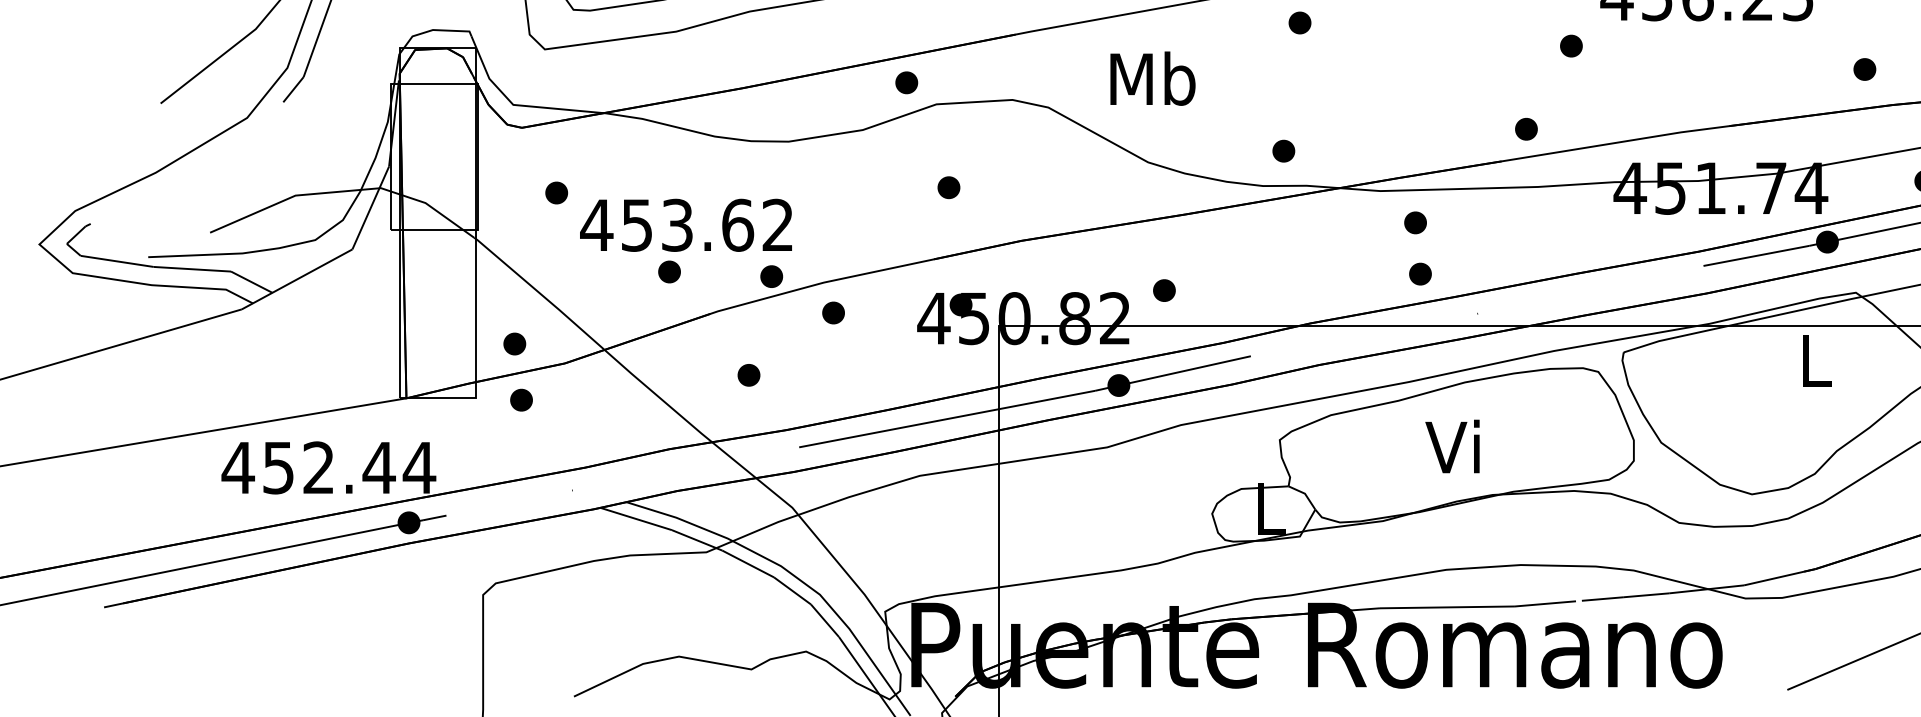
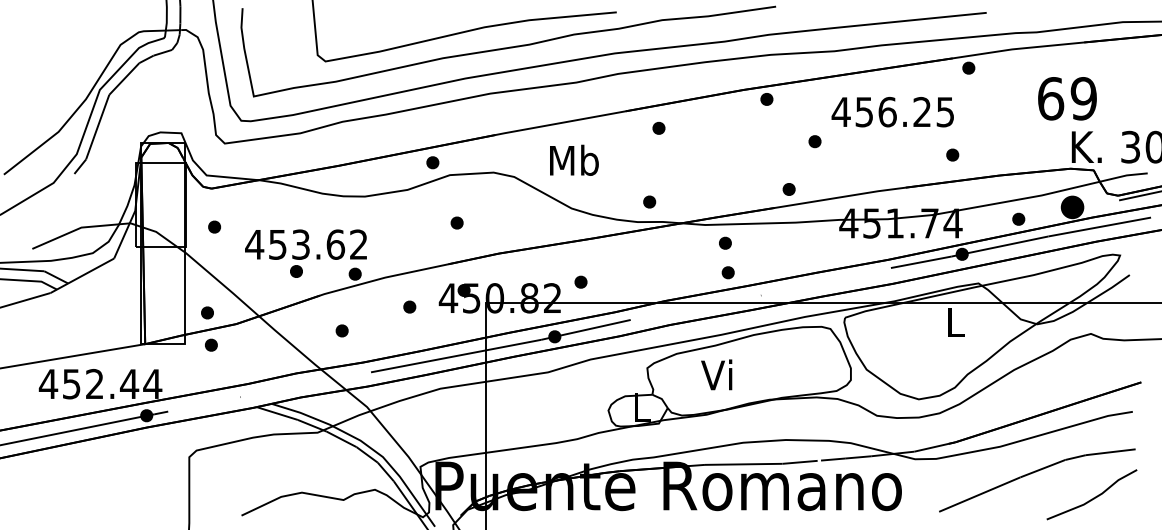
part: (1864, 68) -> (952, 154), moved
part: (556, 191) -> (214, 226), moved
part: (833, 311) -> (409, 306), moved
text: (1452, 445) -> (716, 374), moved

